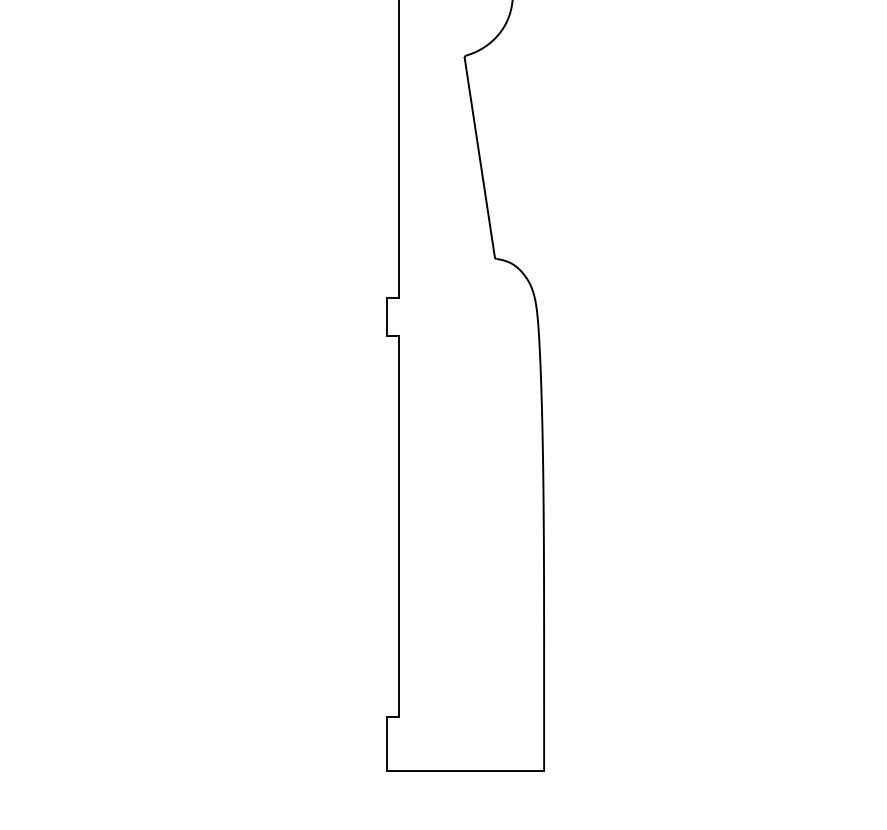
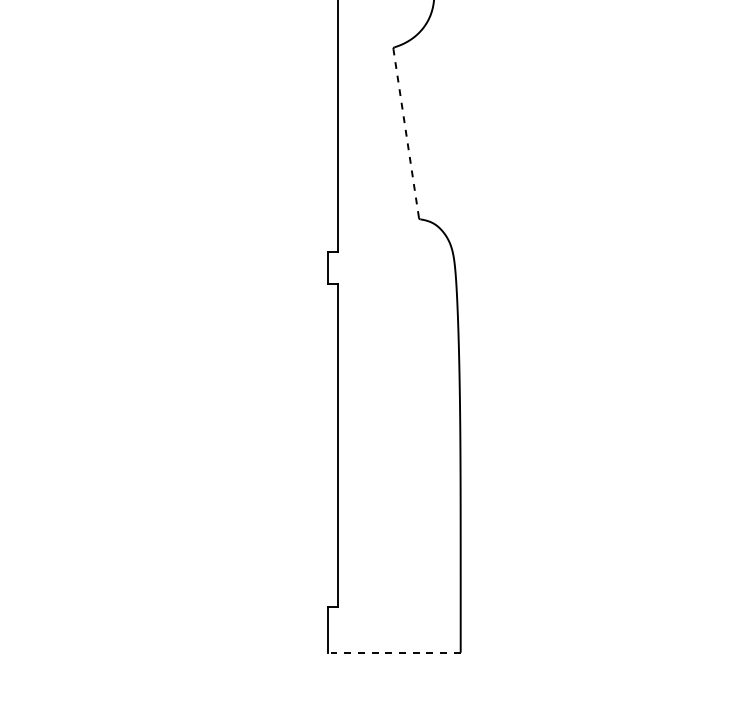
line: (479, 157) -> (405, 133), solid -> dashed
line: (465, 770) -> (394, 652), solid -> dashed

